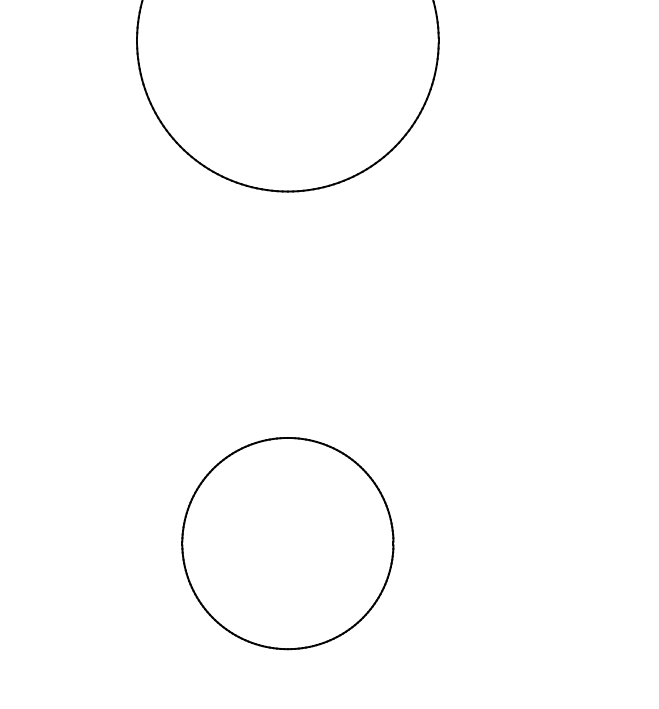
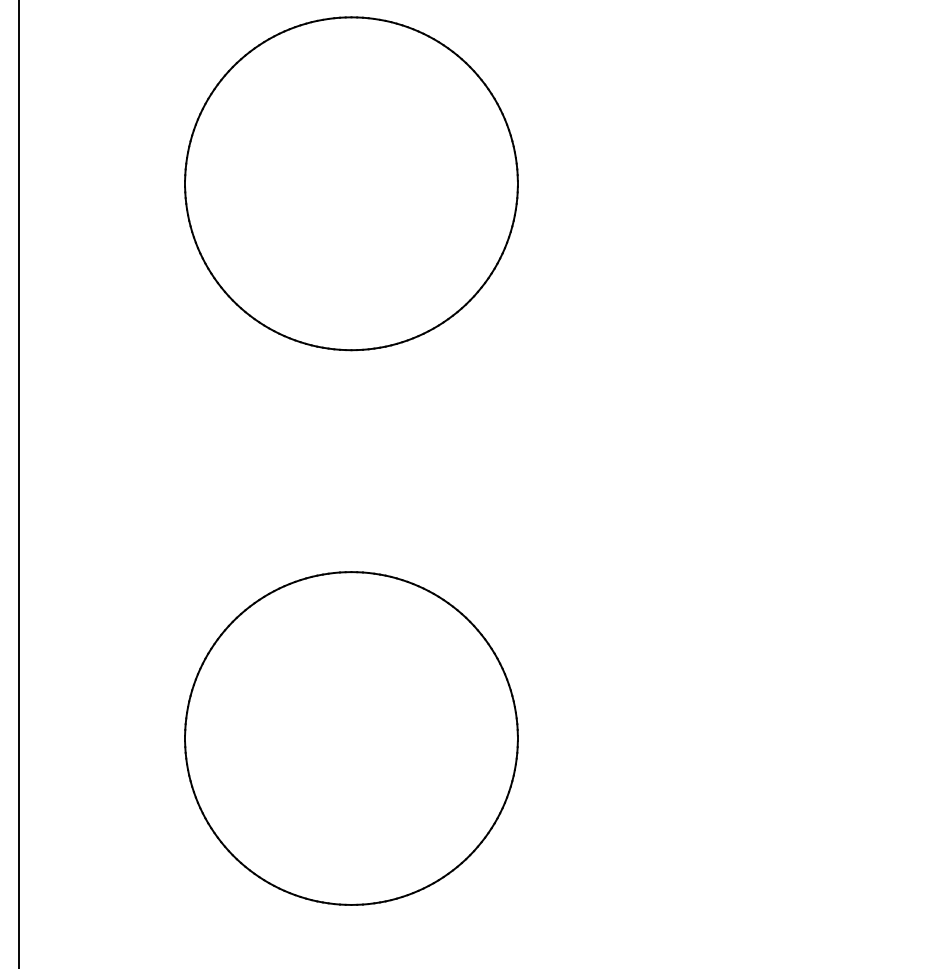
part: (287, 543) -> (351, 738), size x1.43

